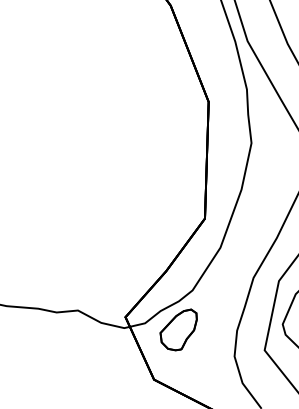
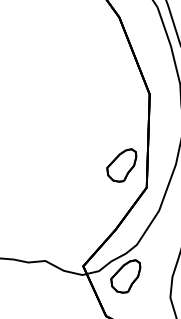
part: (173, 190) -> (121, 165), added

